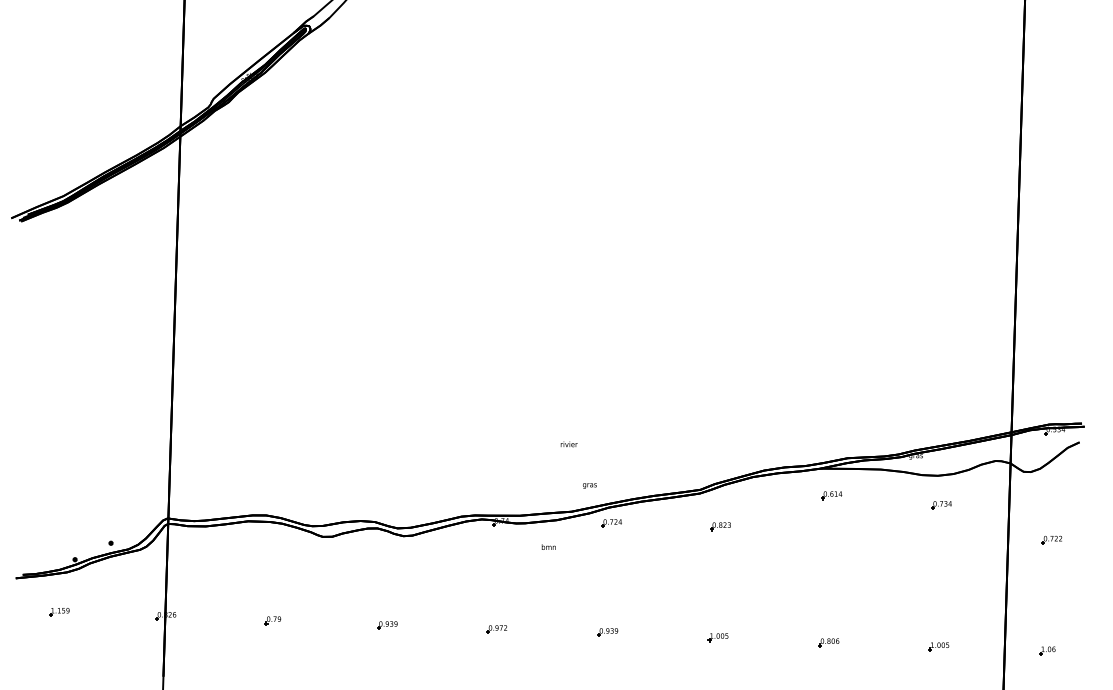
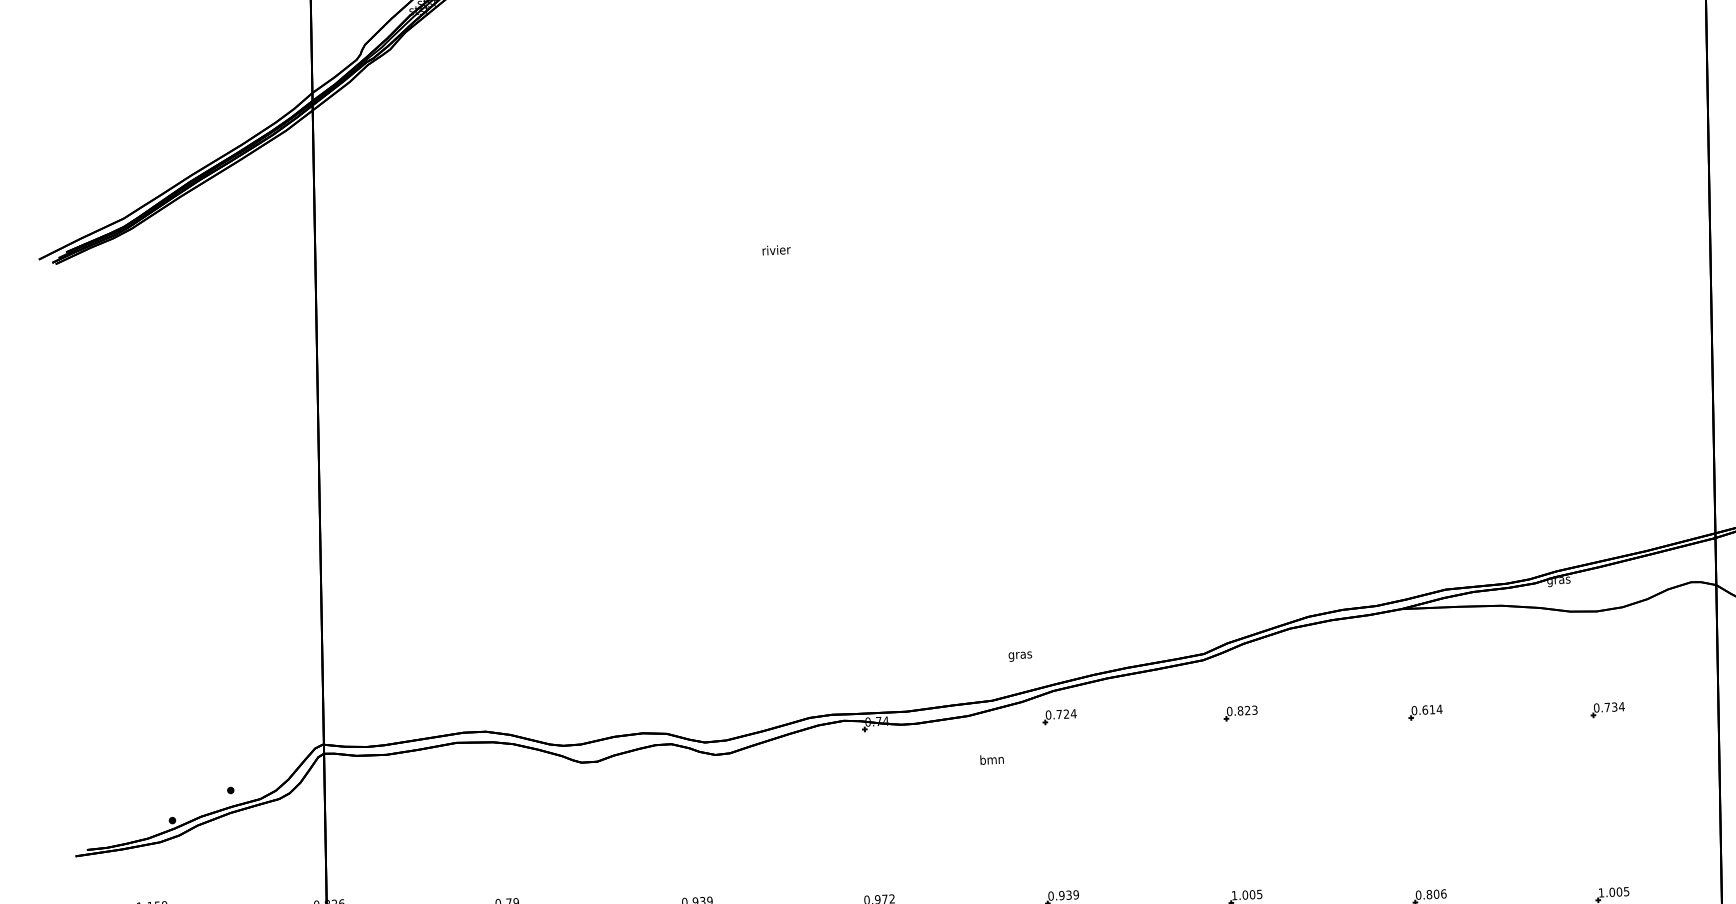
text: (568, 444) -> (775, 250), moved
part: (831, 495) -> (1424, 712), moved
part: (941, 505) -> (1607, 710), moved
text: (548, 546) -> (991, 758), moved

